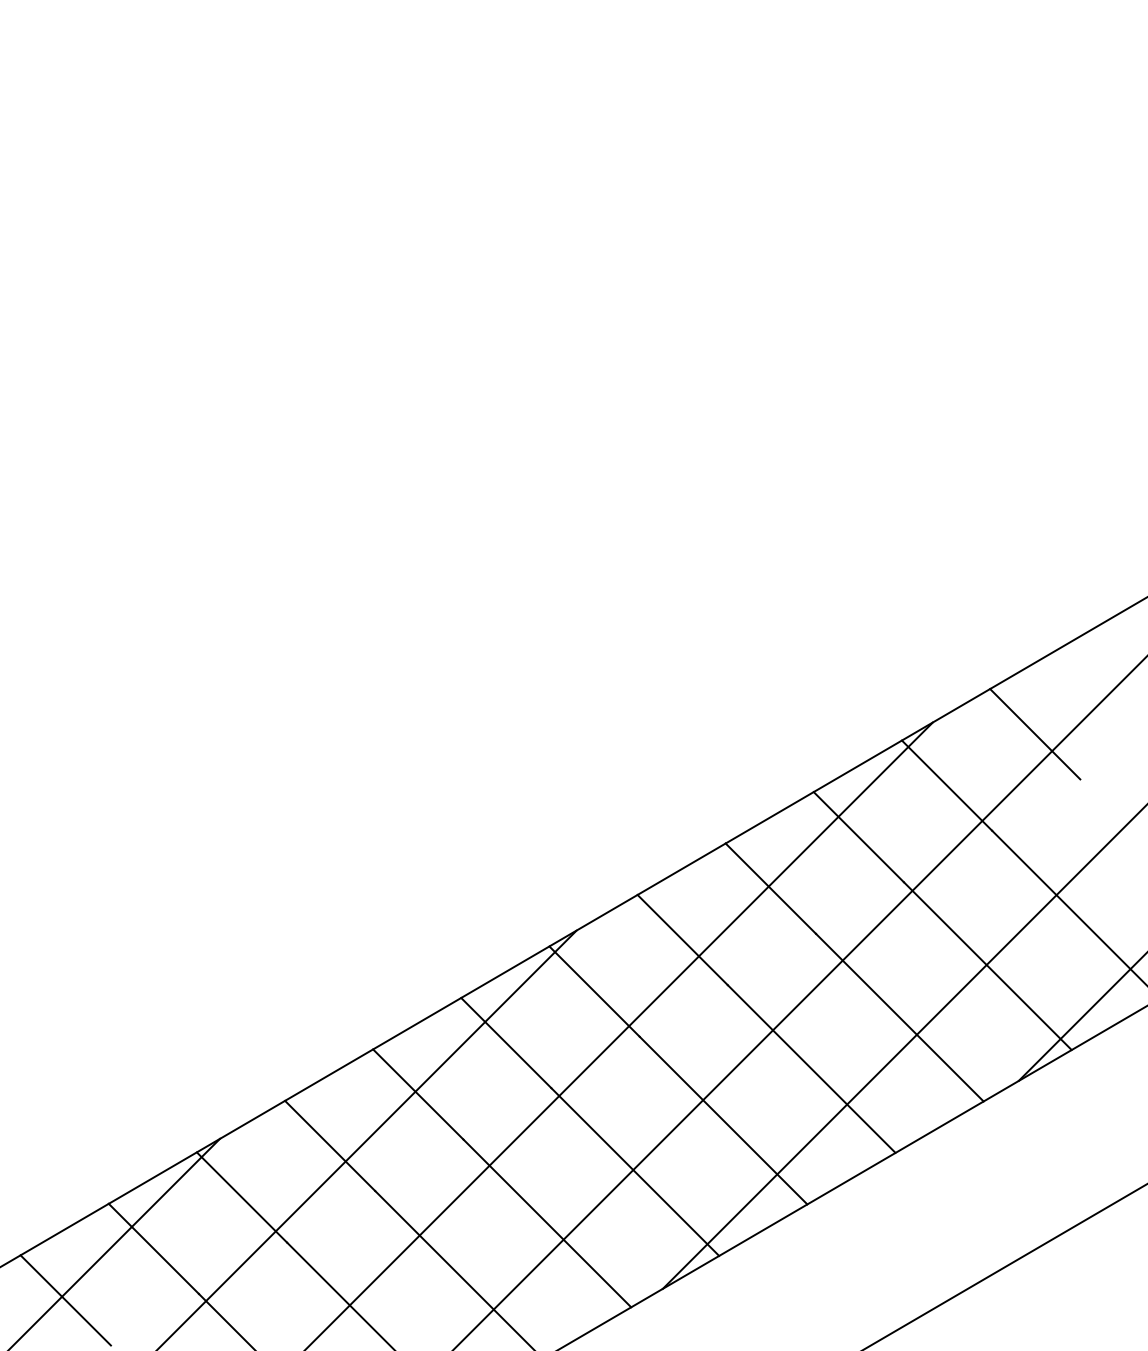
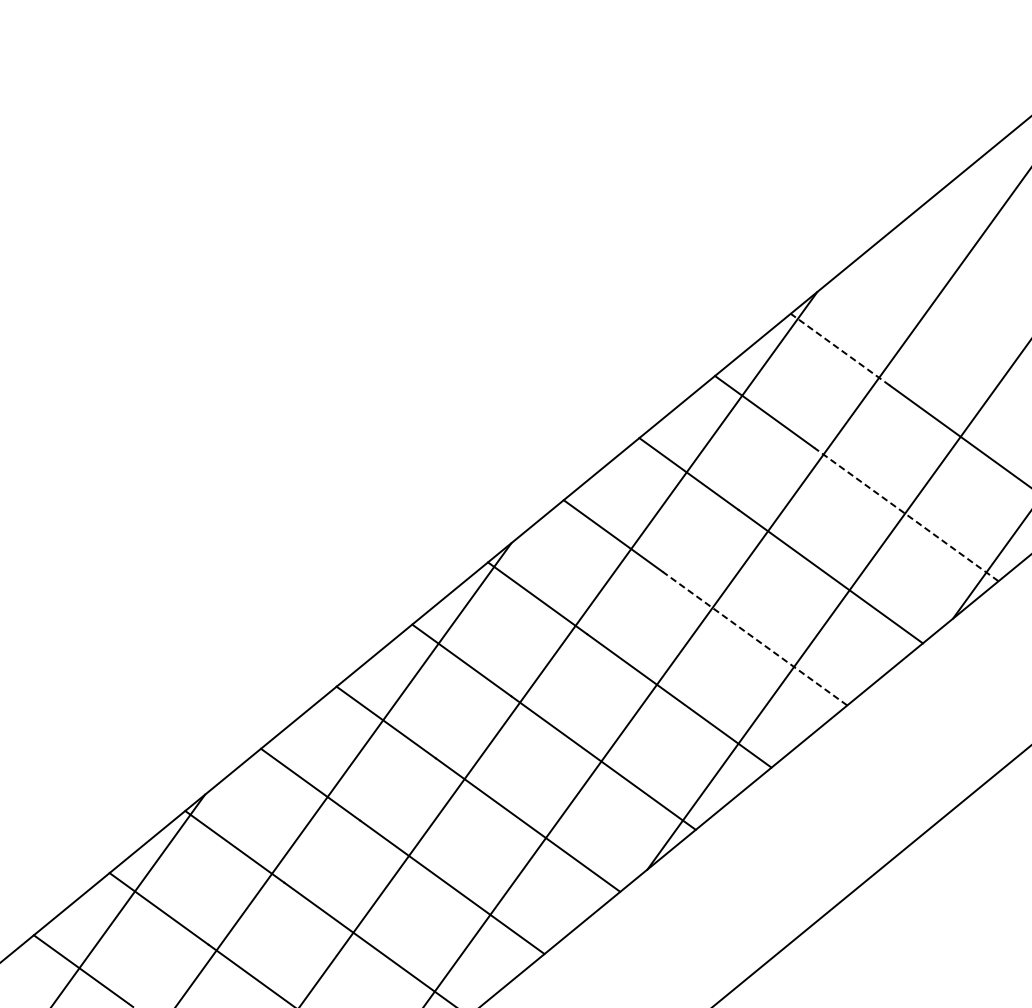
line: (1035, 734) -> (916, 287), removed
line: (947, 785) -> (840, 349), solid -> dashed
line: (987, 966) -> (906, 514), solid -> dashed
line: (811, 1069) -> (754, 639), solid -> dashed

